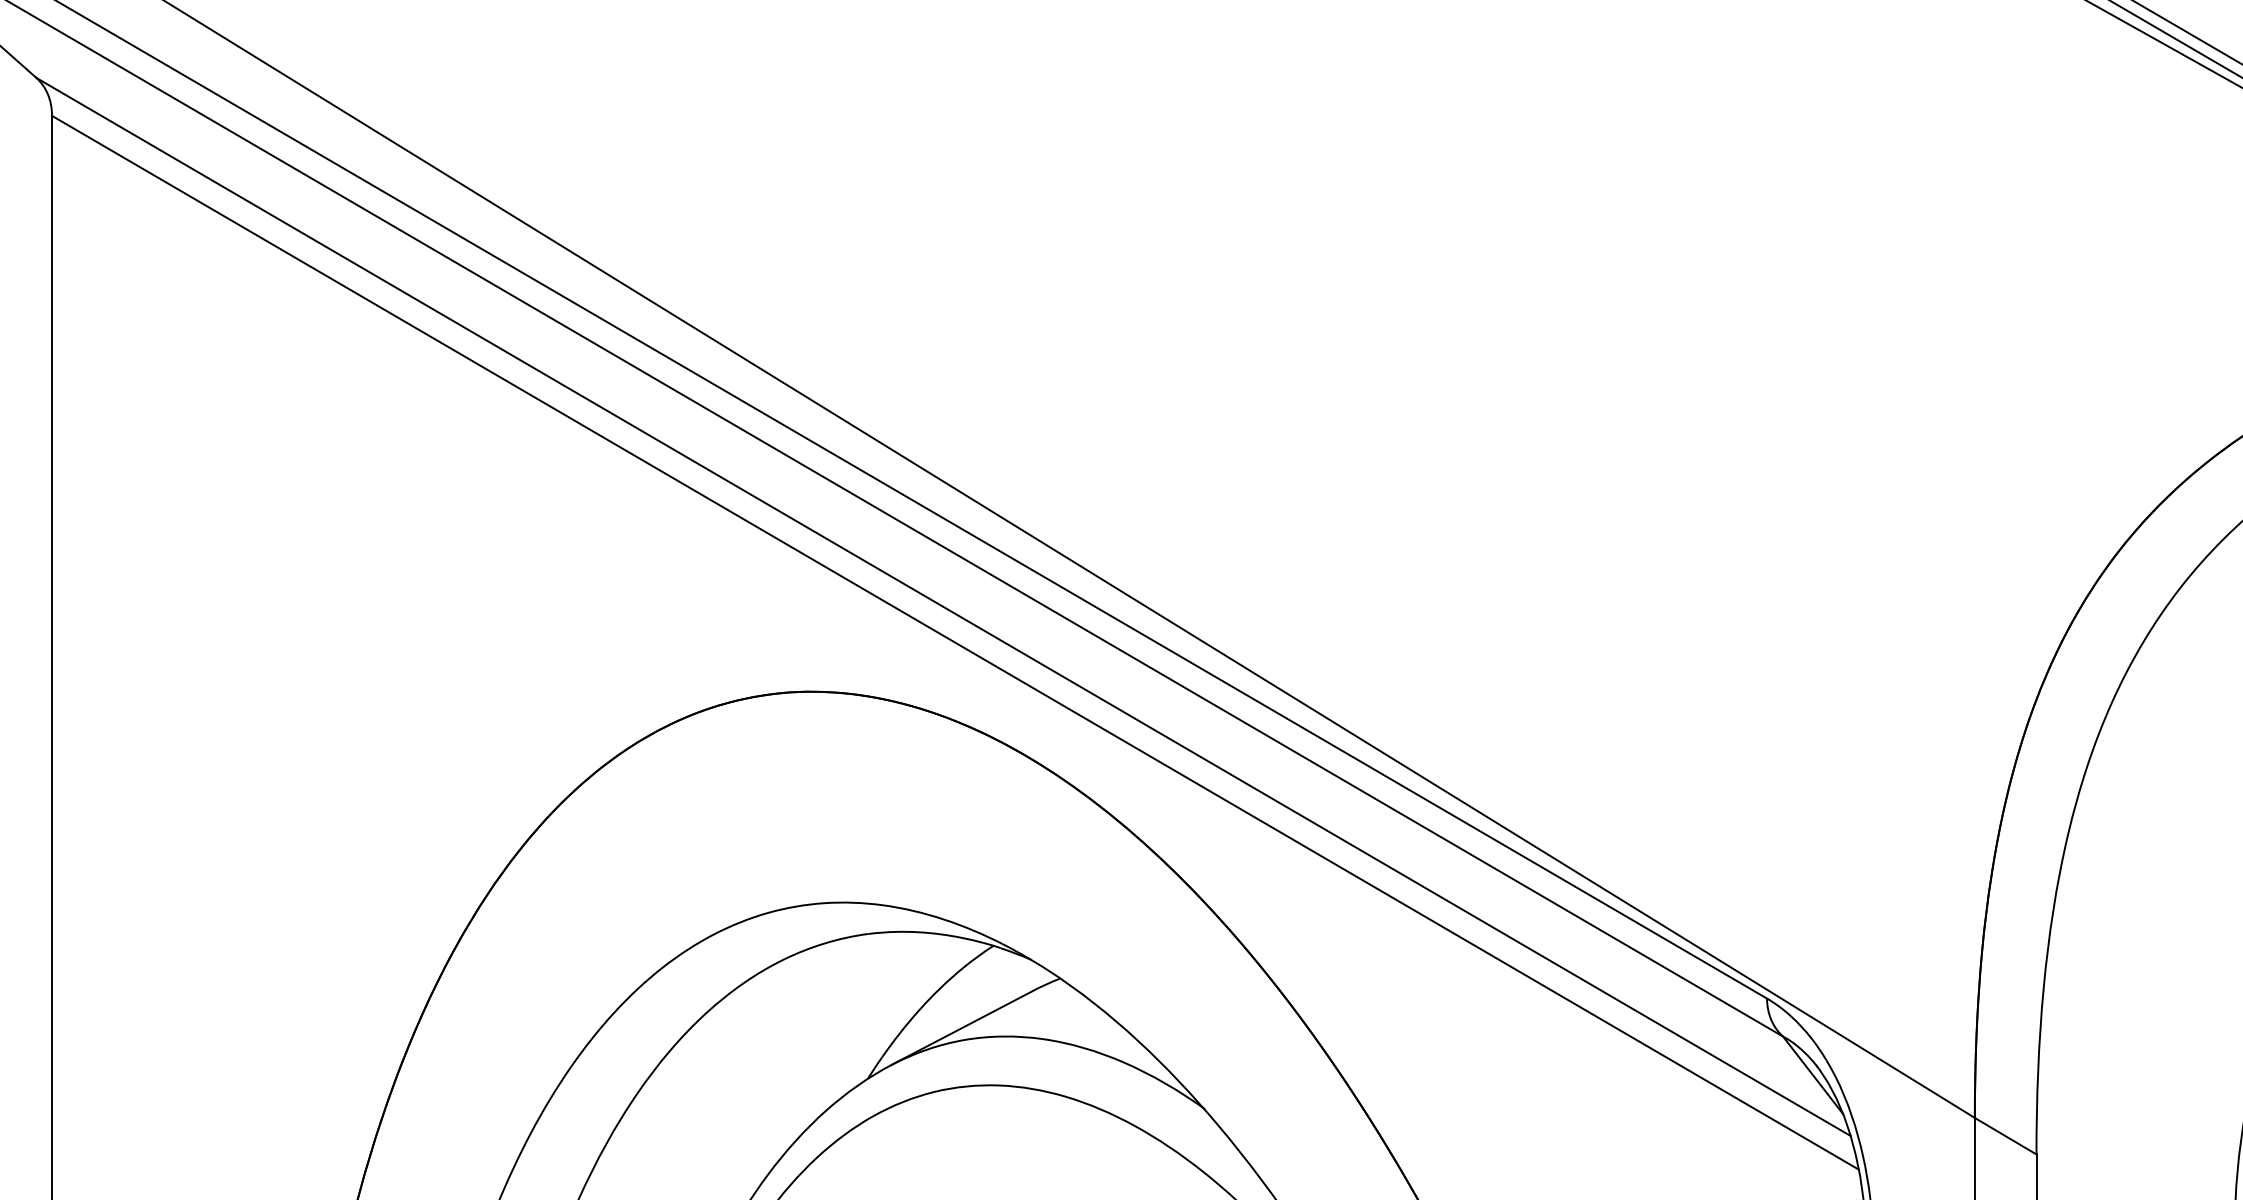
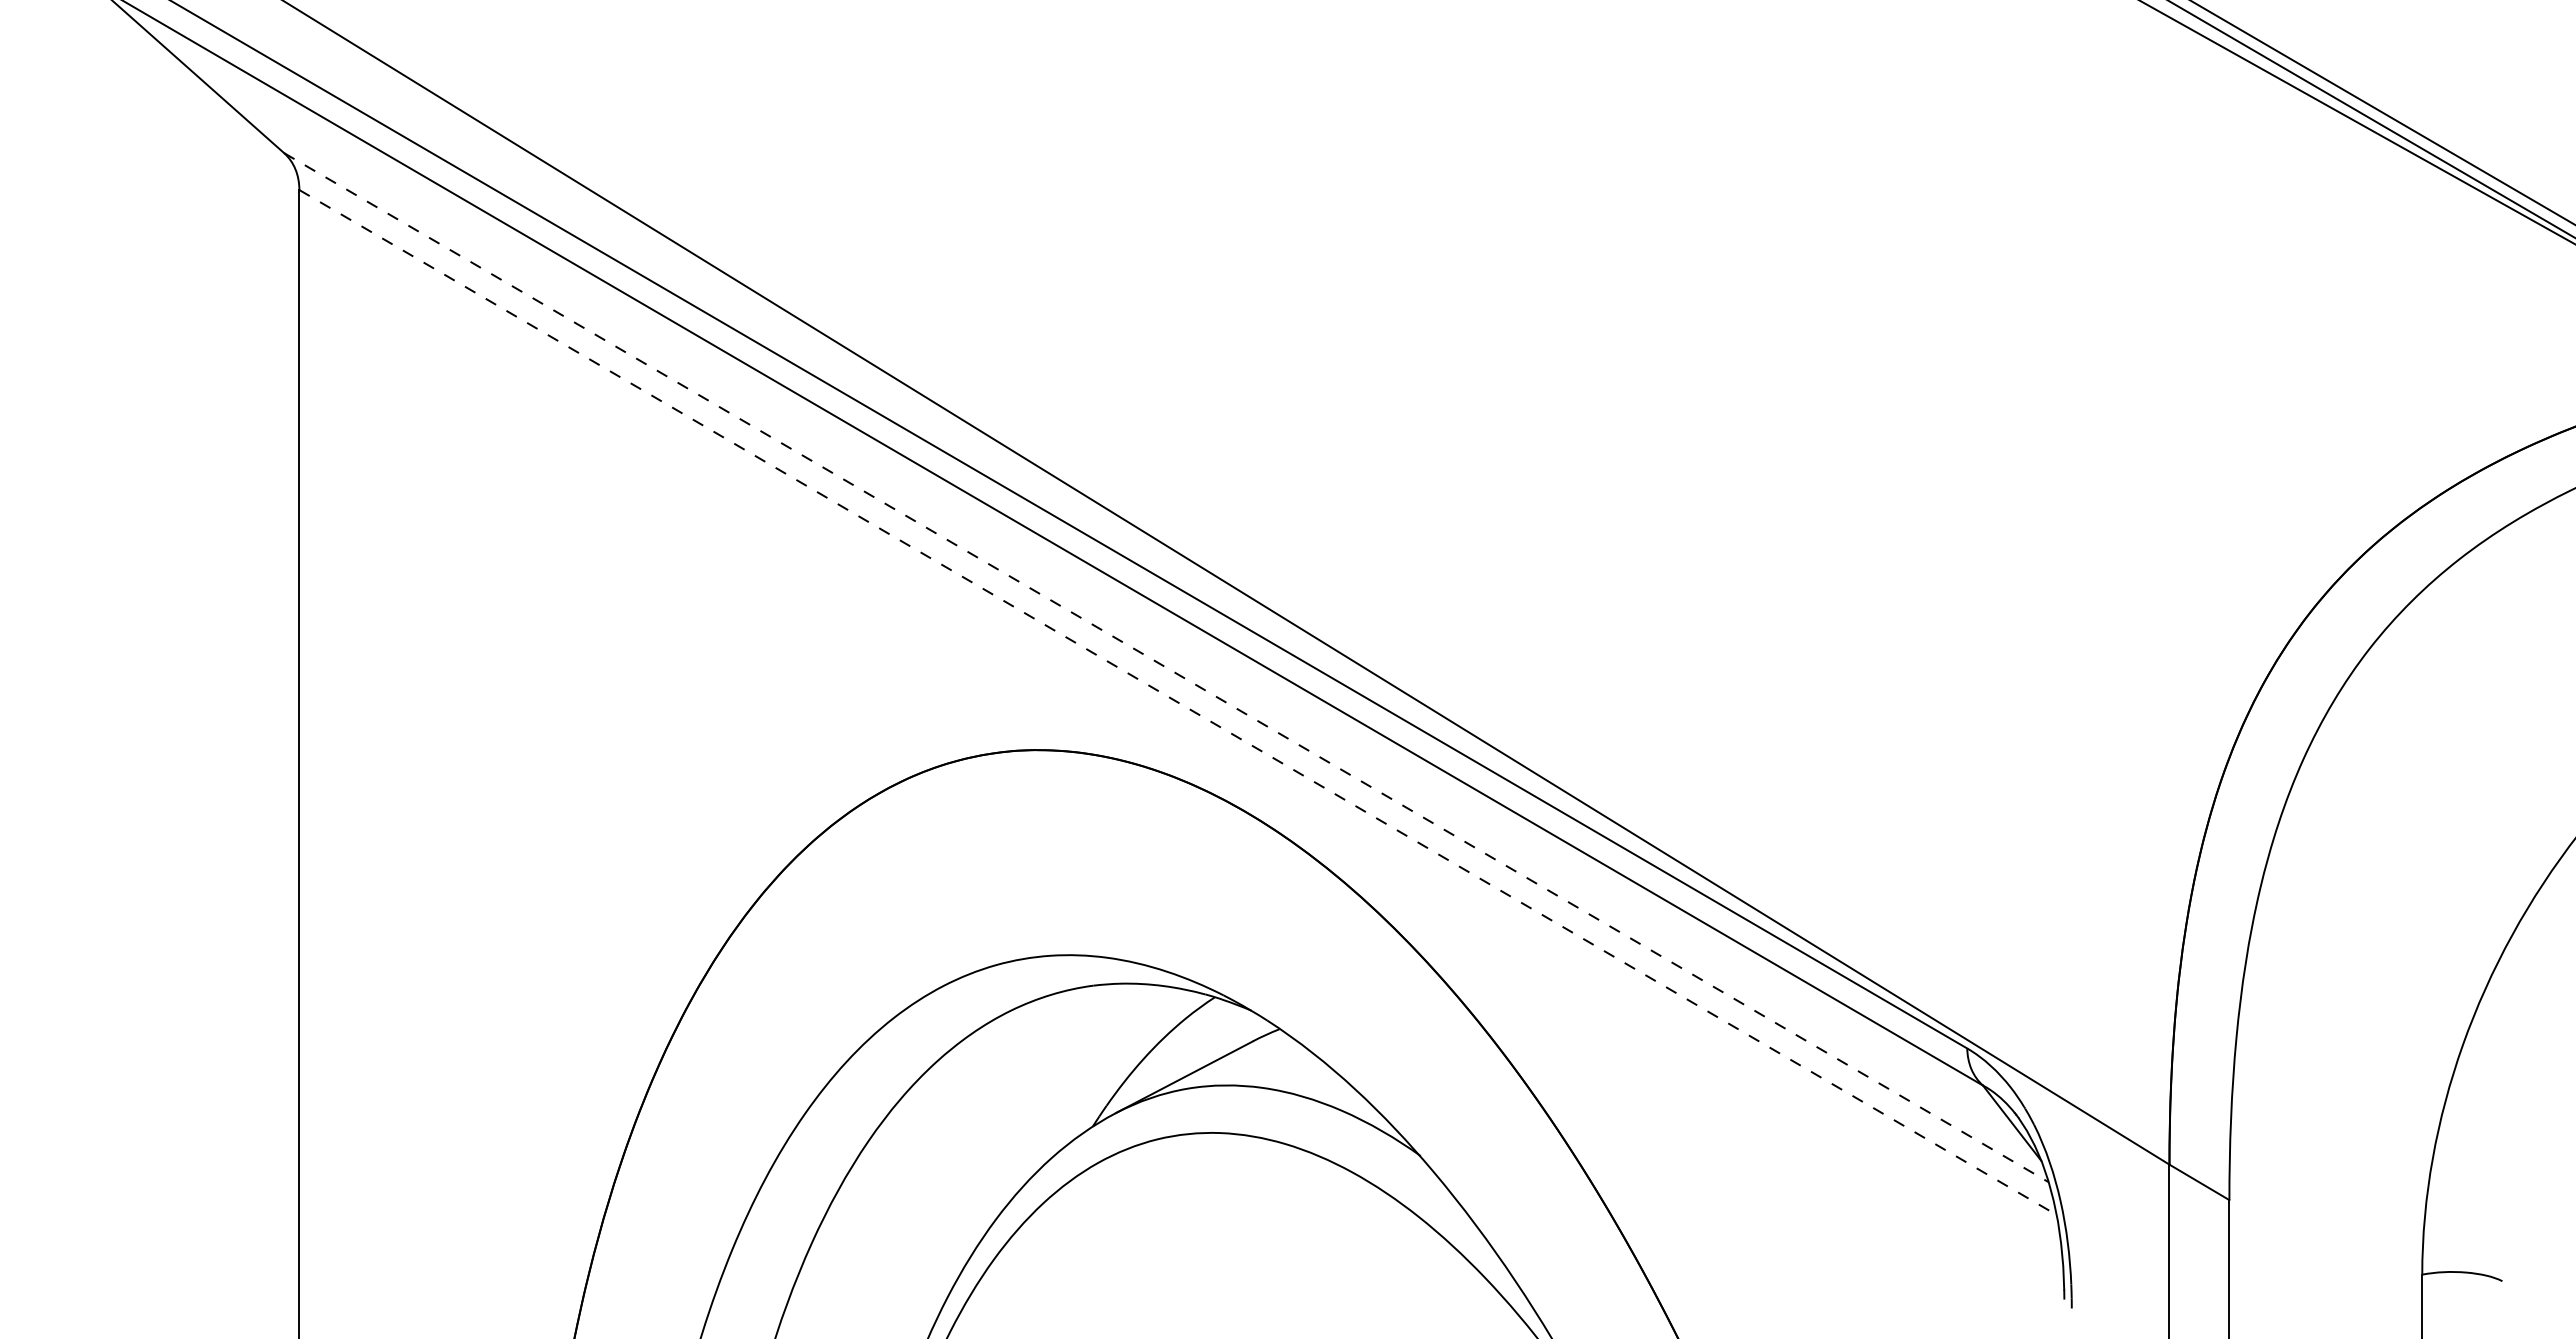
line: (943, 606) -> (1166, 667), solid -> dashed
line: (955, 642) -> (1178, 702), solid -> dashed

